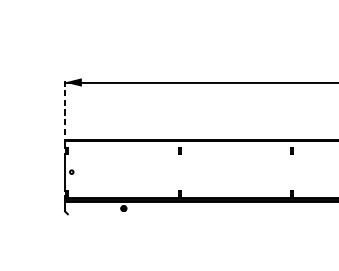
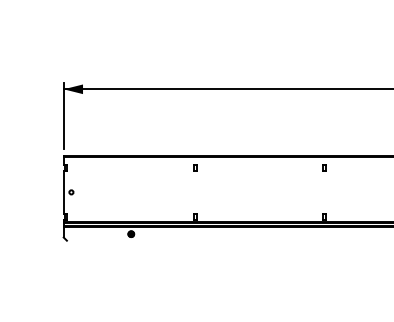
line: (64, 105) -> (63, 115), dashed -> solid

